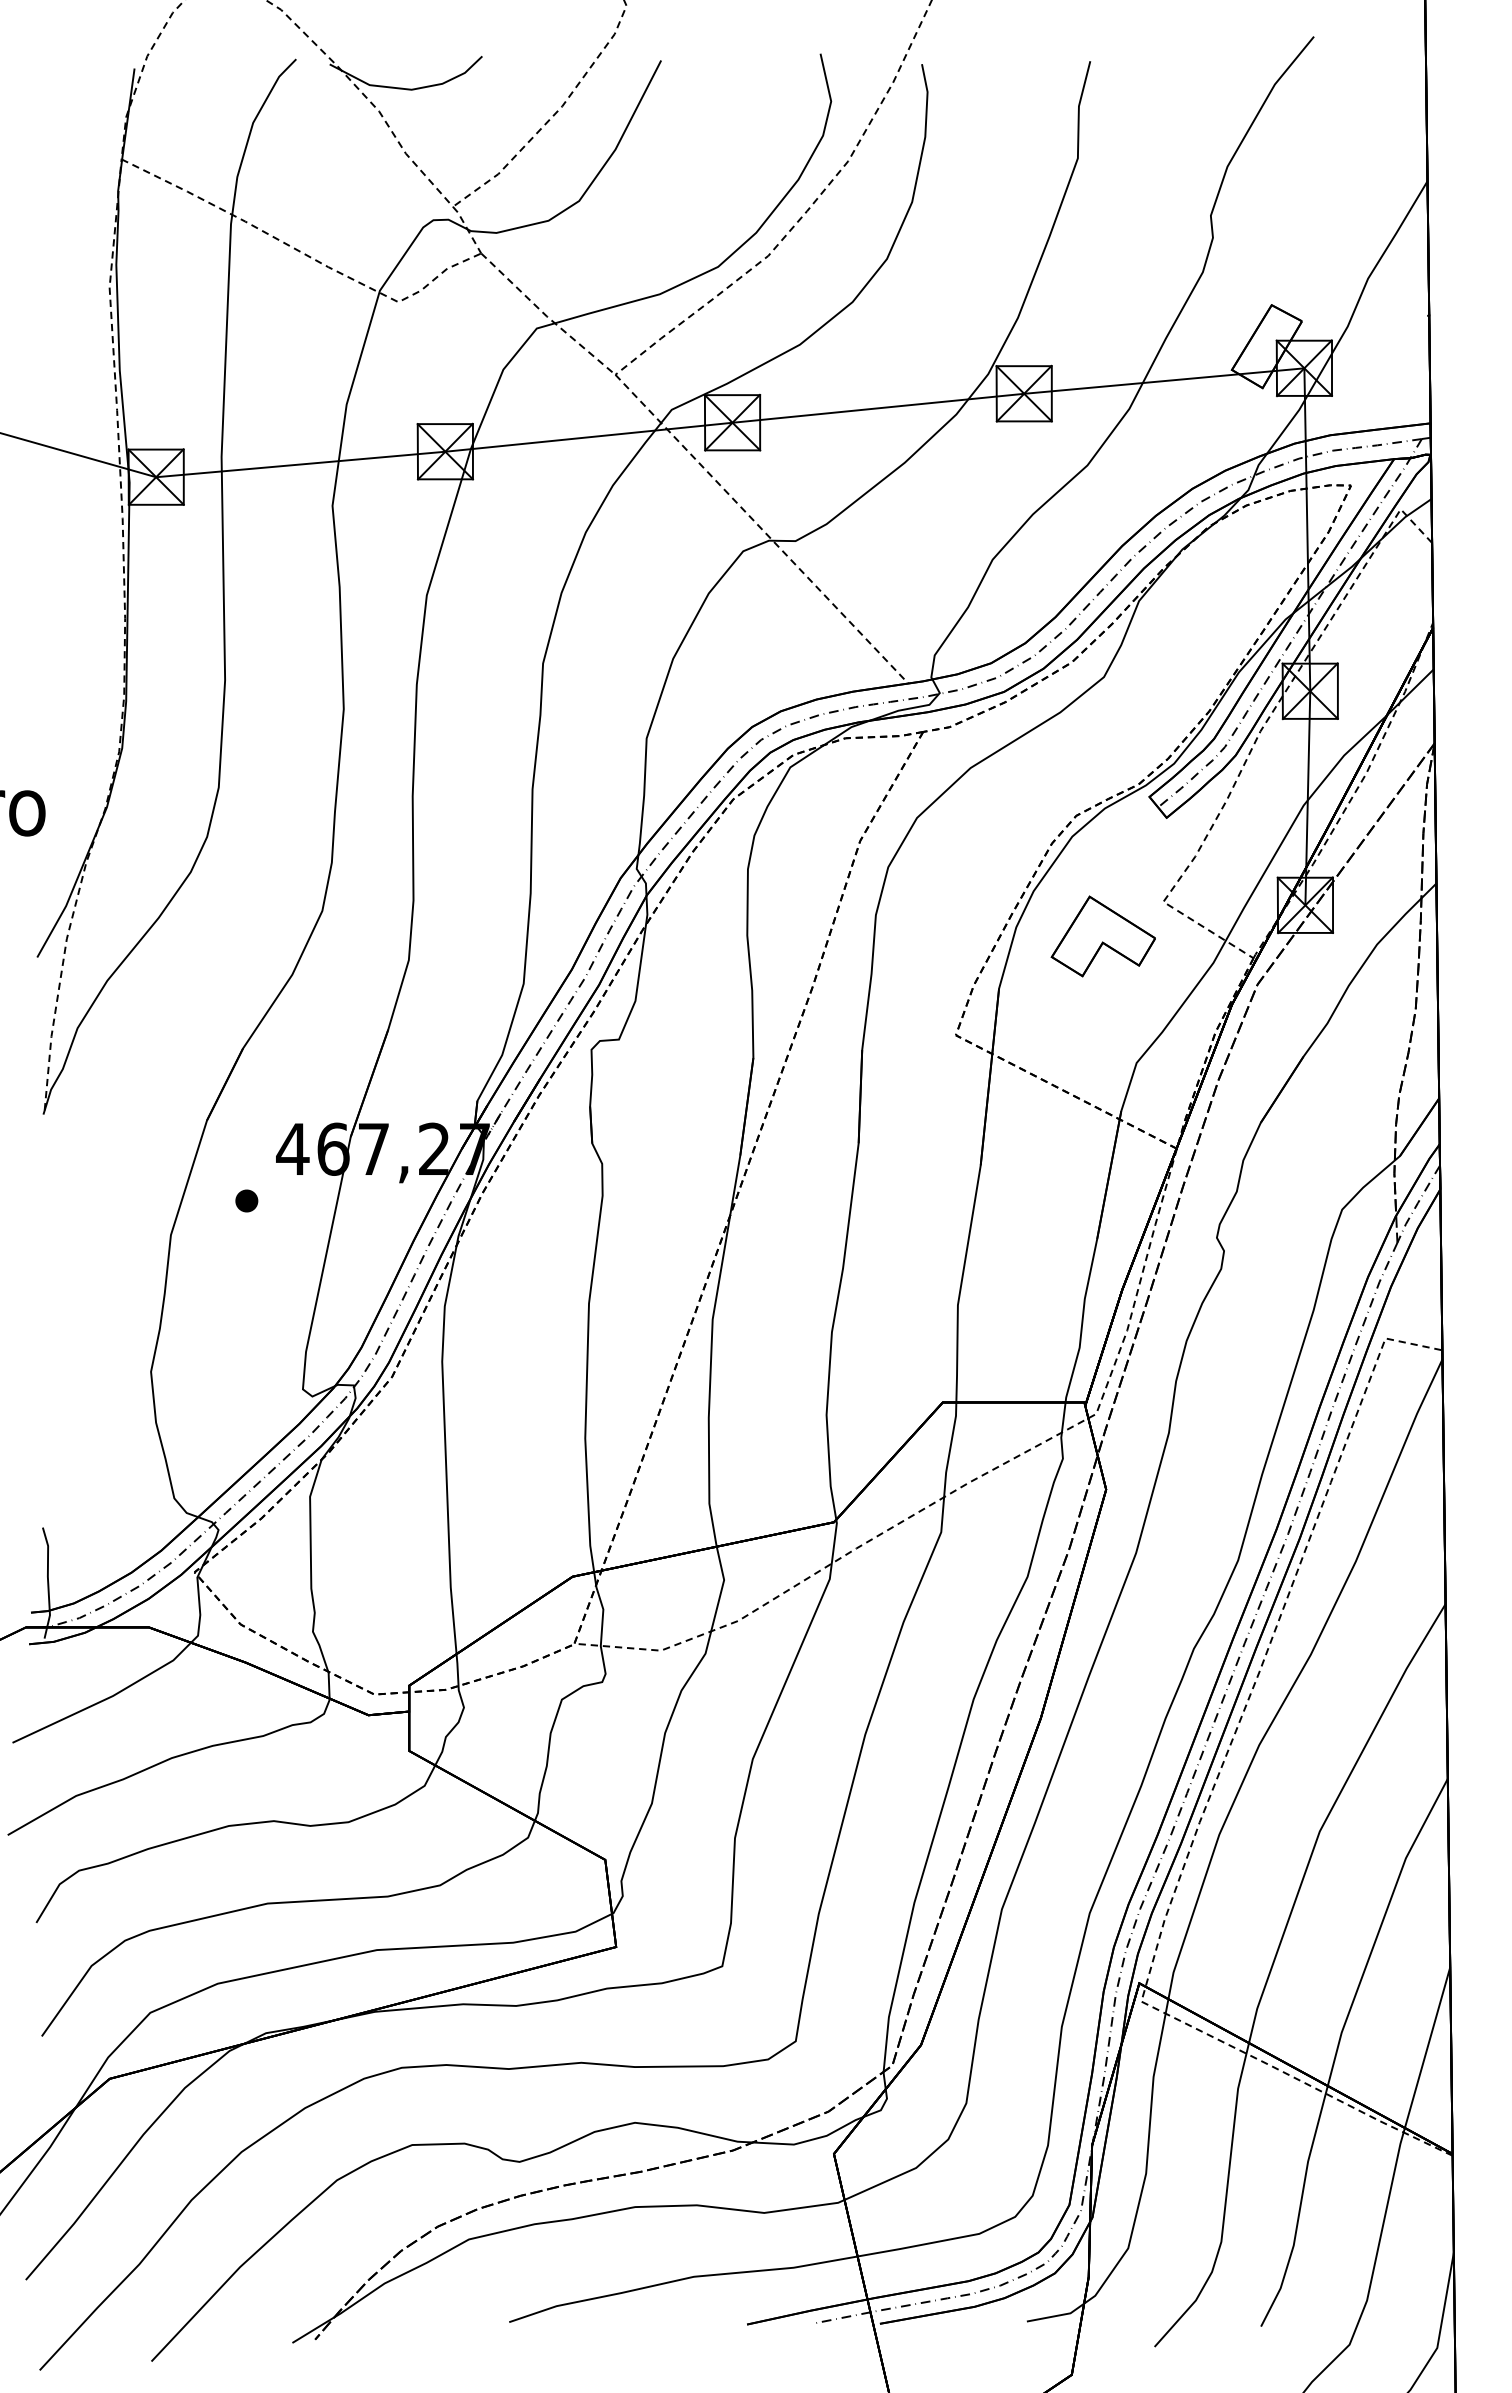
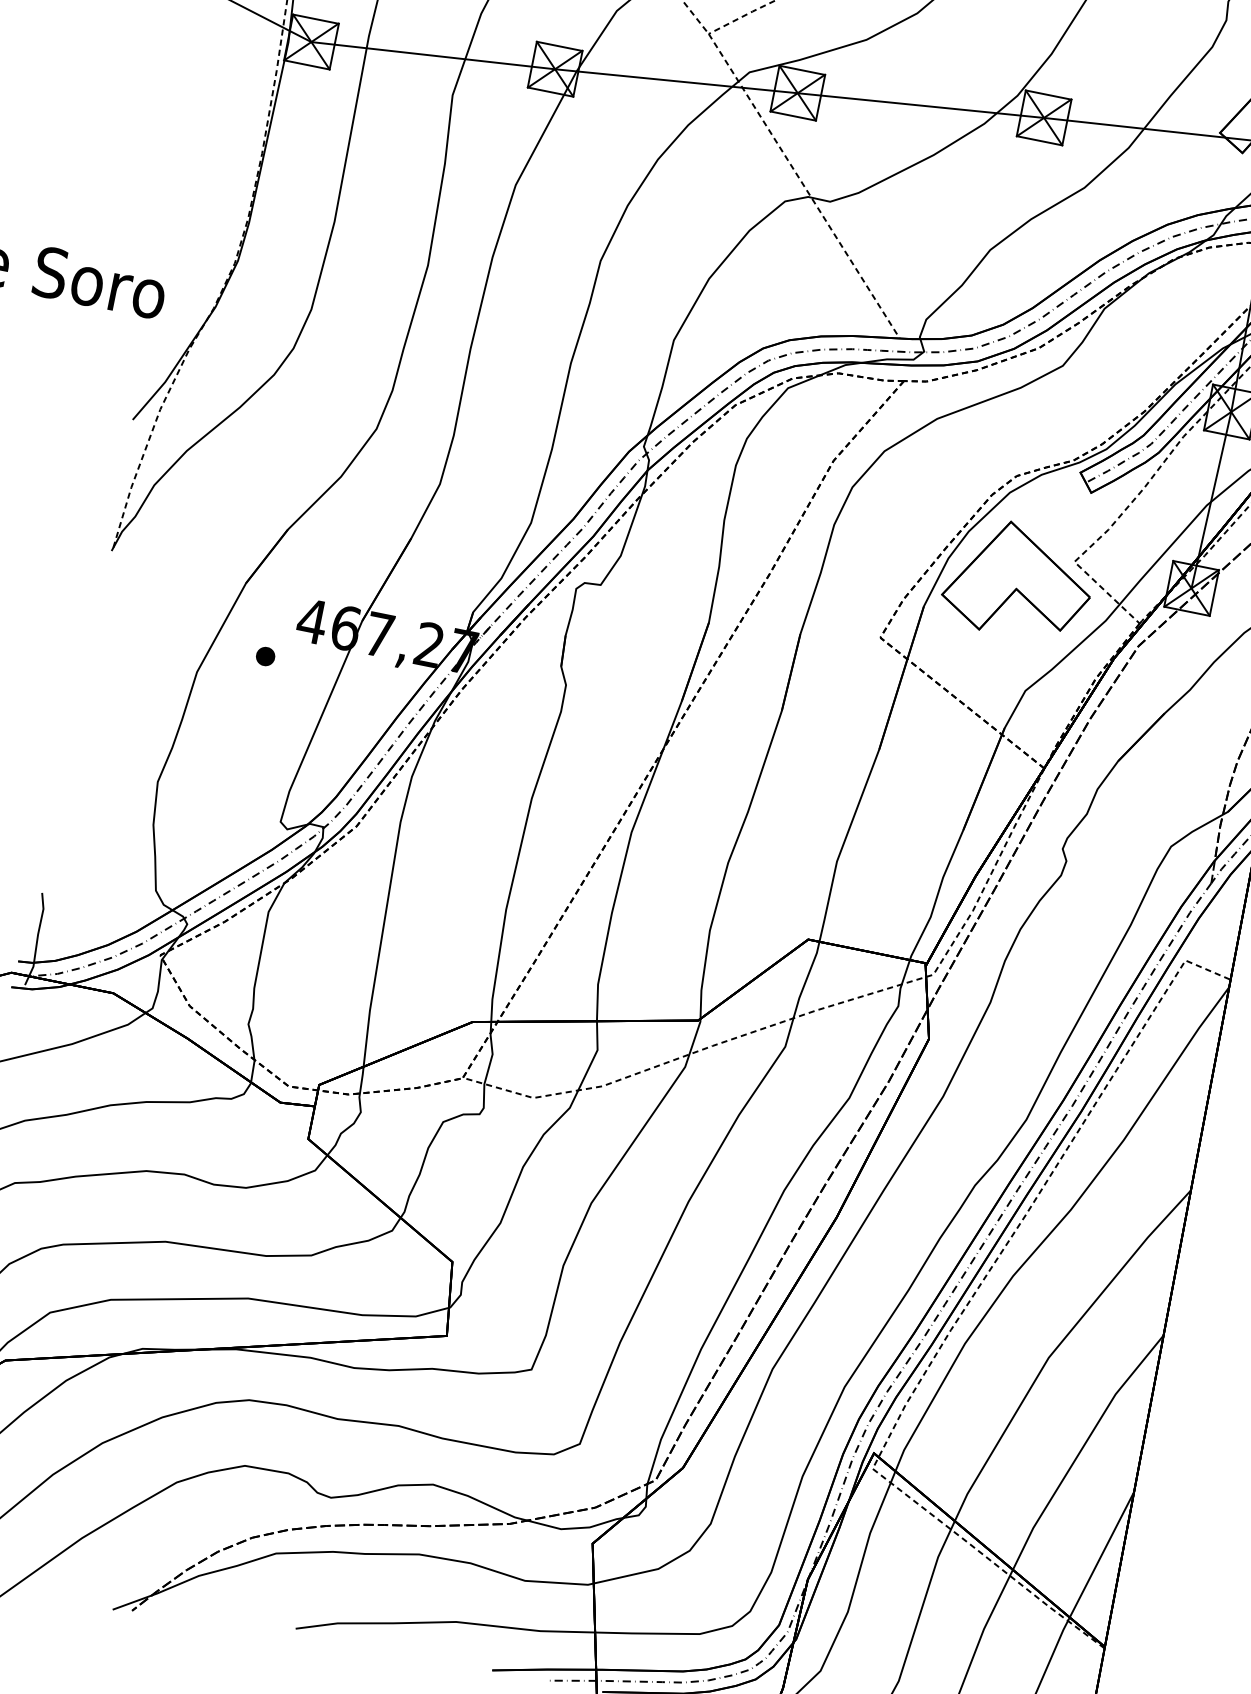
part: (1103, 936) -> (1019, 580), size x1.67

